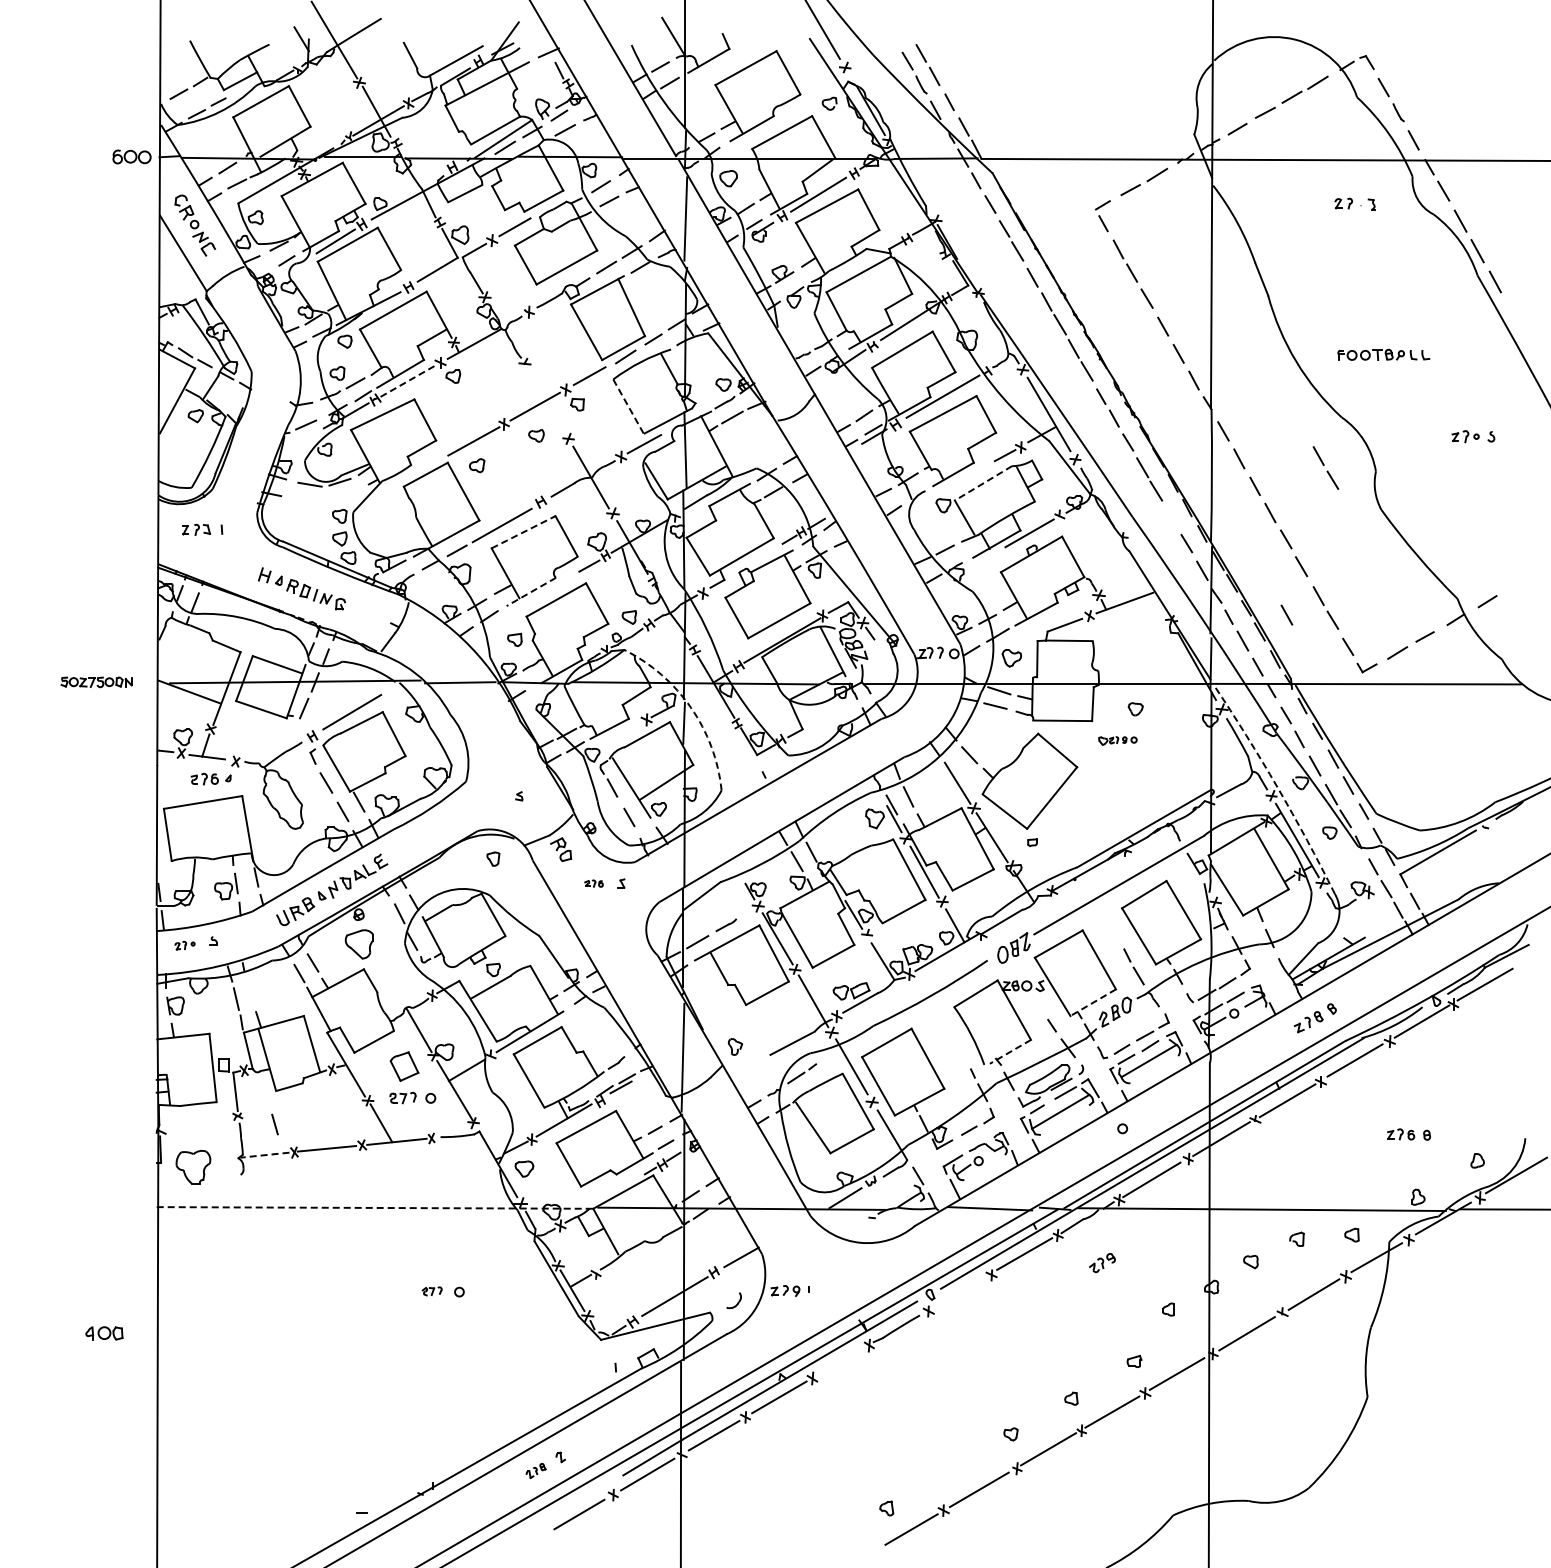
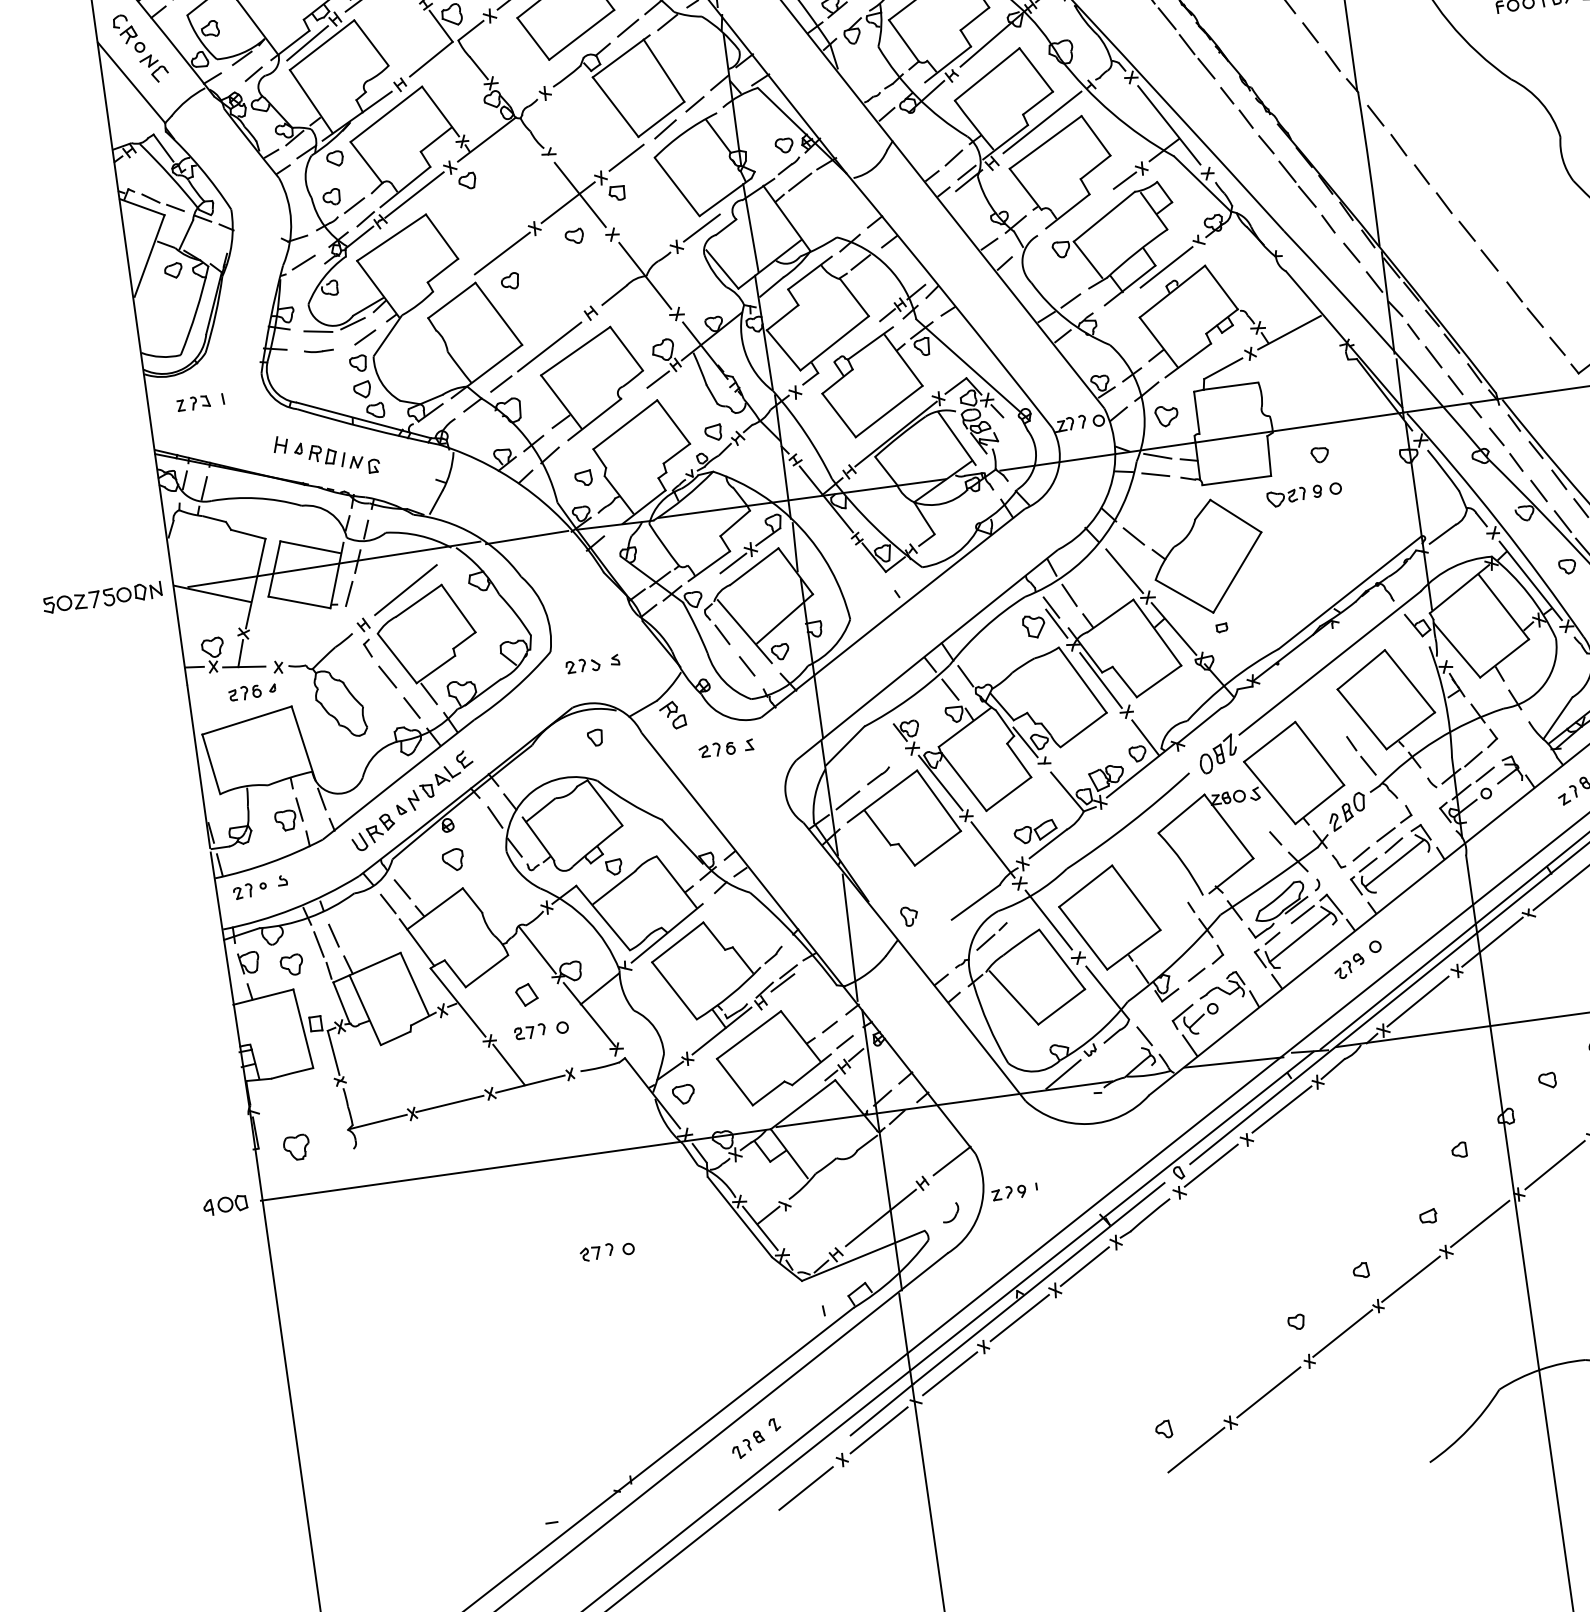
line: (406, 381) -> (413, 194), dashed -> solid
line: (545, 401) -> (579, 194), added
line: (628, 407) -> (677, 187), dashed -> solid
part: (1325, 467) -> (1500, 140), removed
line: (983, 483) -> (1104, 216), dashed -> solid
line: (348, 494) -> (364, 336), added
part: (307, 500) -> (318, 350), added
line: (1170, 516) -> (1328, 223), added
line: (523, 532) -> (575, 351), dashed -> solid
line: (530, 592) -> (593, 420), dashed -> solid
line: (1286, 614) -> (1480, 318), removed
part: (96, 682) -> (102, 598), size x1.43
arc: (691, 707) -> (801, 527), dashed -> solid
line: (630, 729) -> (733, 563), added
part: (1117, 740) -> (1304, 494), size x1.67
arc: (1277, 787) -> (1498, 522), dashed -> solid
part: (491, 797) -> (582, 666), added
part: (593, 883) -> (716, 749), size x1.67
part: (358, 944) -> (452, 860), size x0.62
part: (184, 945) -> (249, 890), size x1.43
line: (1092, 1002) -> (1318, 804), dashed -> solid
part: (211, 1012) -> (292, 964), added
line: (1010, 1051) -> (1231, 875), dashed -> solid
part: (404, 1066) -> (526, 994), size x0.62
line: (274, 1124) -> (333, 935), moved
line: (265, 1155) -> (379, 1122), dashed -> solid
part: (192, 1166) -> (295, 1147), size x0.62
line: (375, 1207) -> (516, 1164), dashed -> solid
part: (1102, 1263) -> (1349, 966), moved
part: (431, 1291) -> (595, 1252), size x1.43
line: (958, 1292) -> (1211, 1165), added
part: (104, 1333) -> (225, 1205), moved
line: (839, 1361) -> (1083, 1266), added
part: (535, 1470) -> (747, 1444), size x1.43

